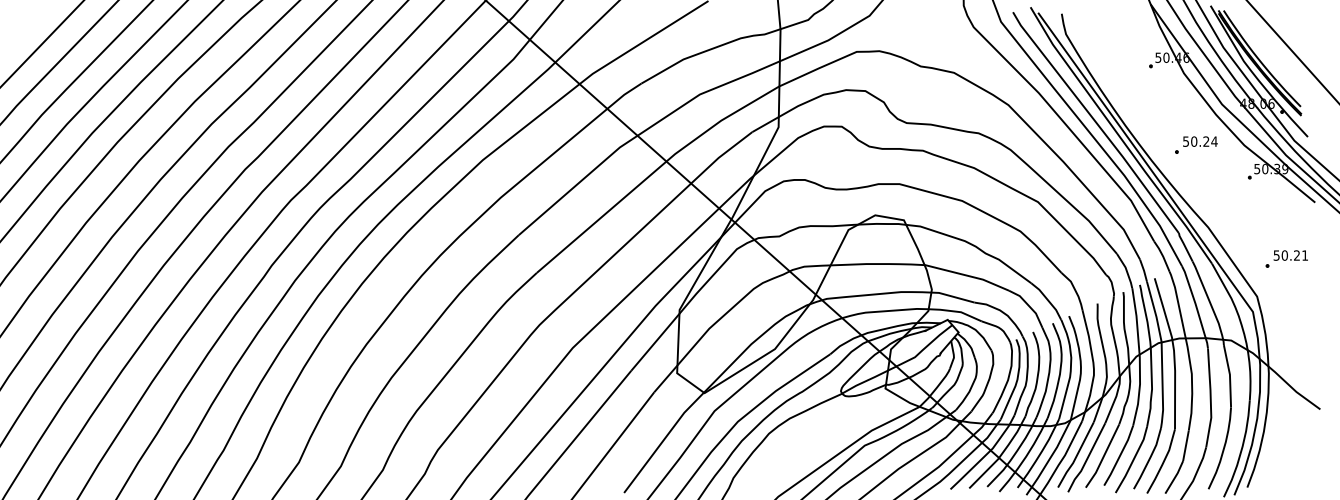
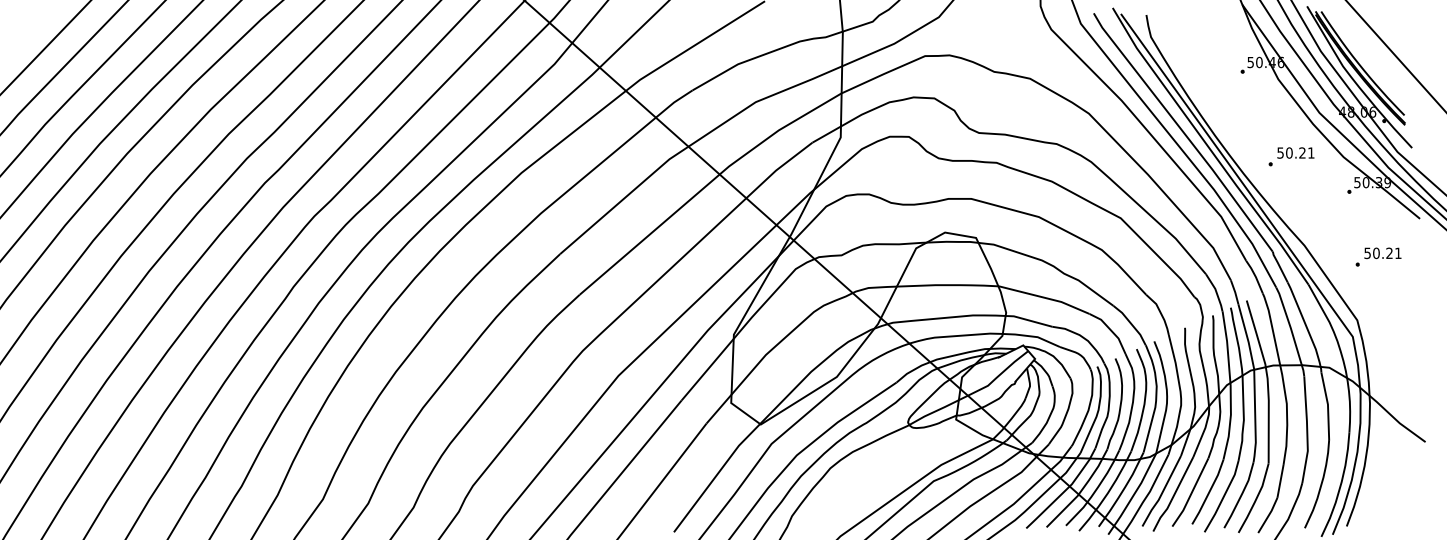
text: (1214, 141) -> (1311, 152), 50.24 -> 50.21
part: (1286, 258) -> (1378, 256), moved

